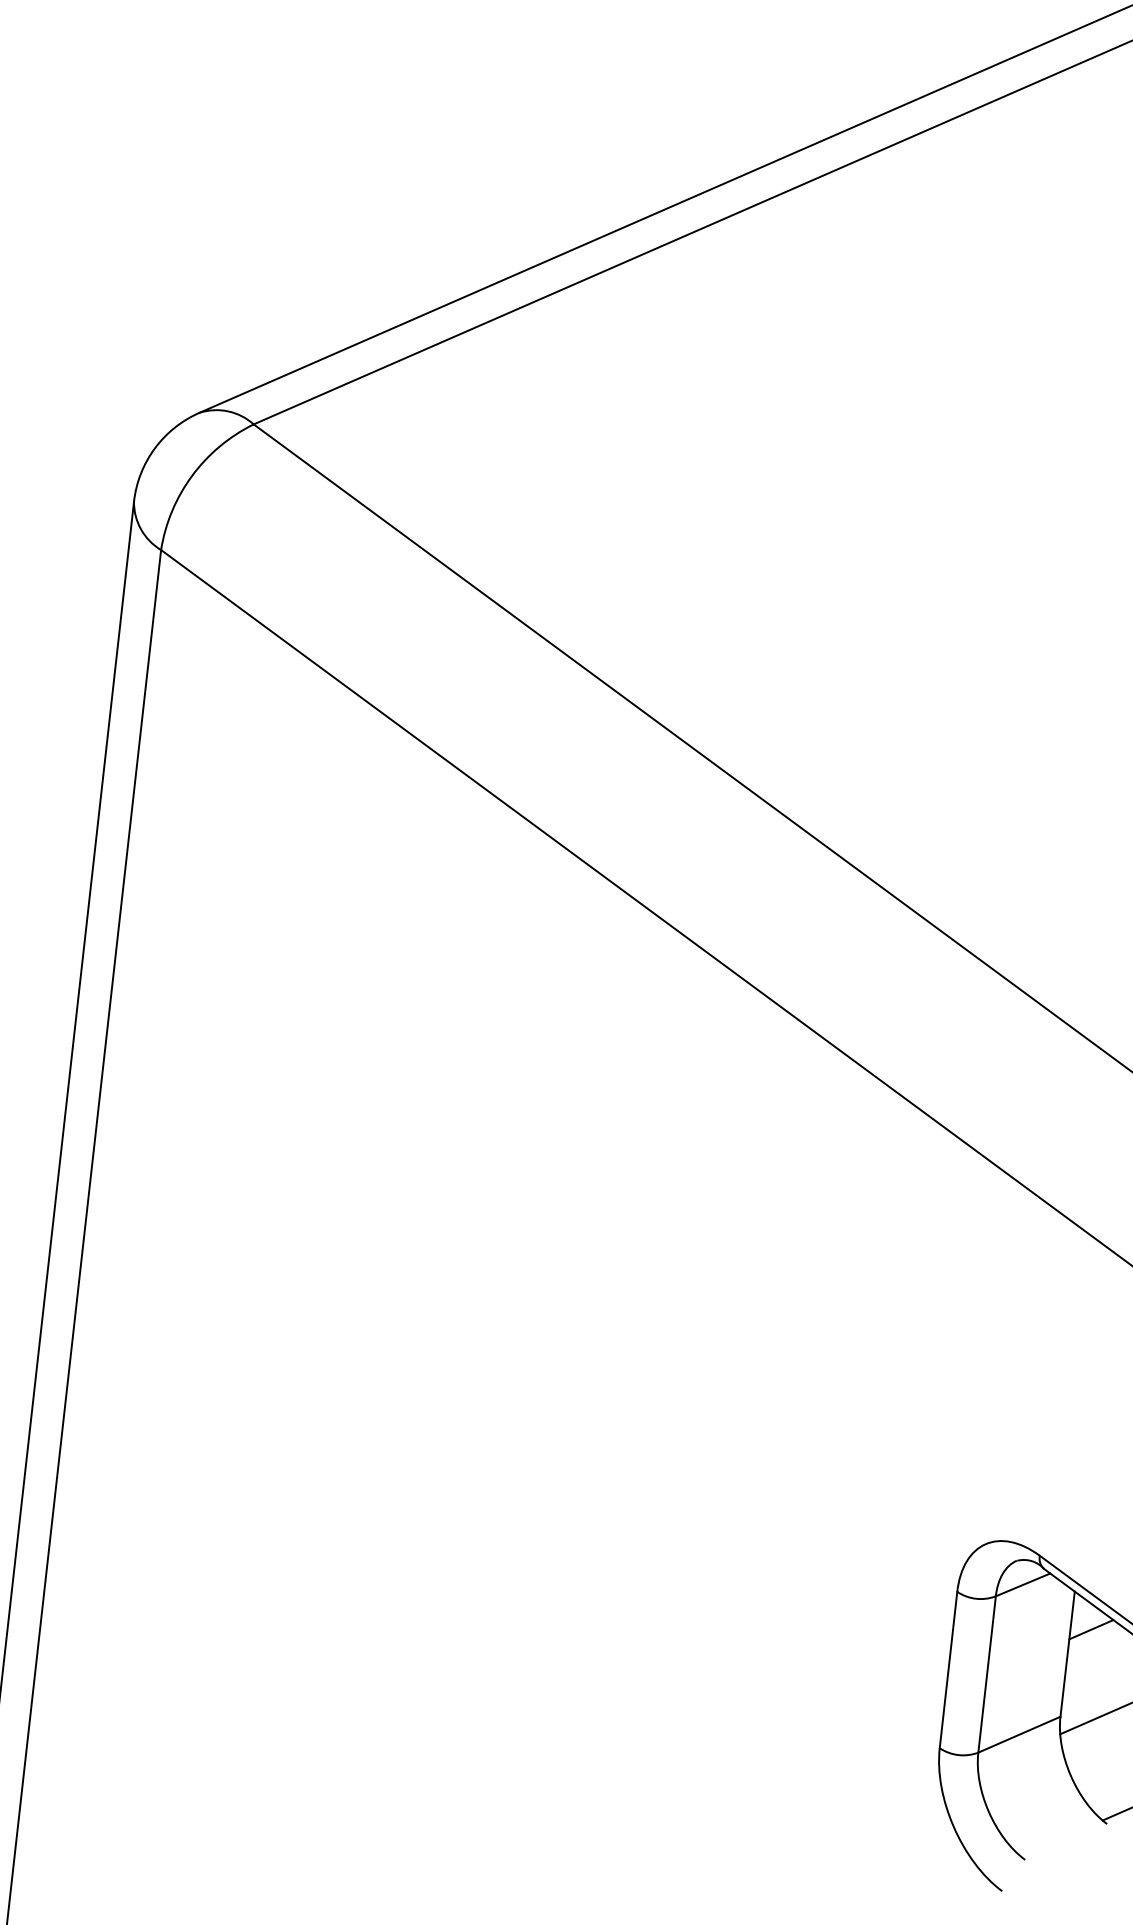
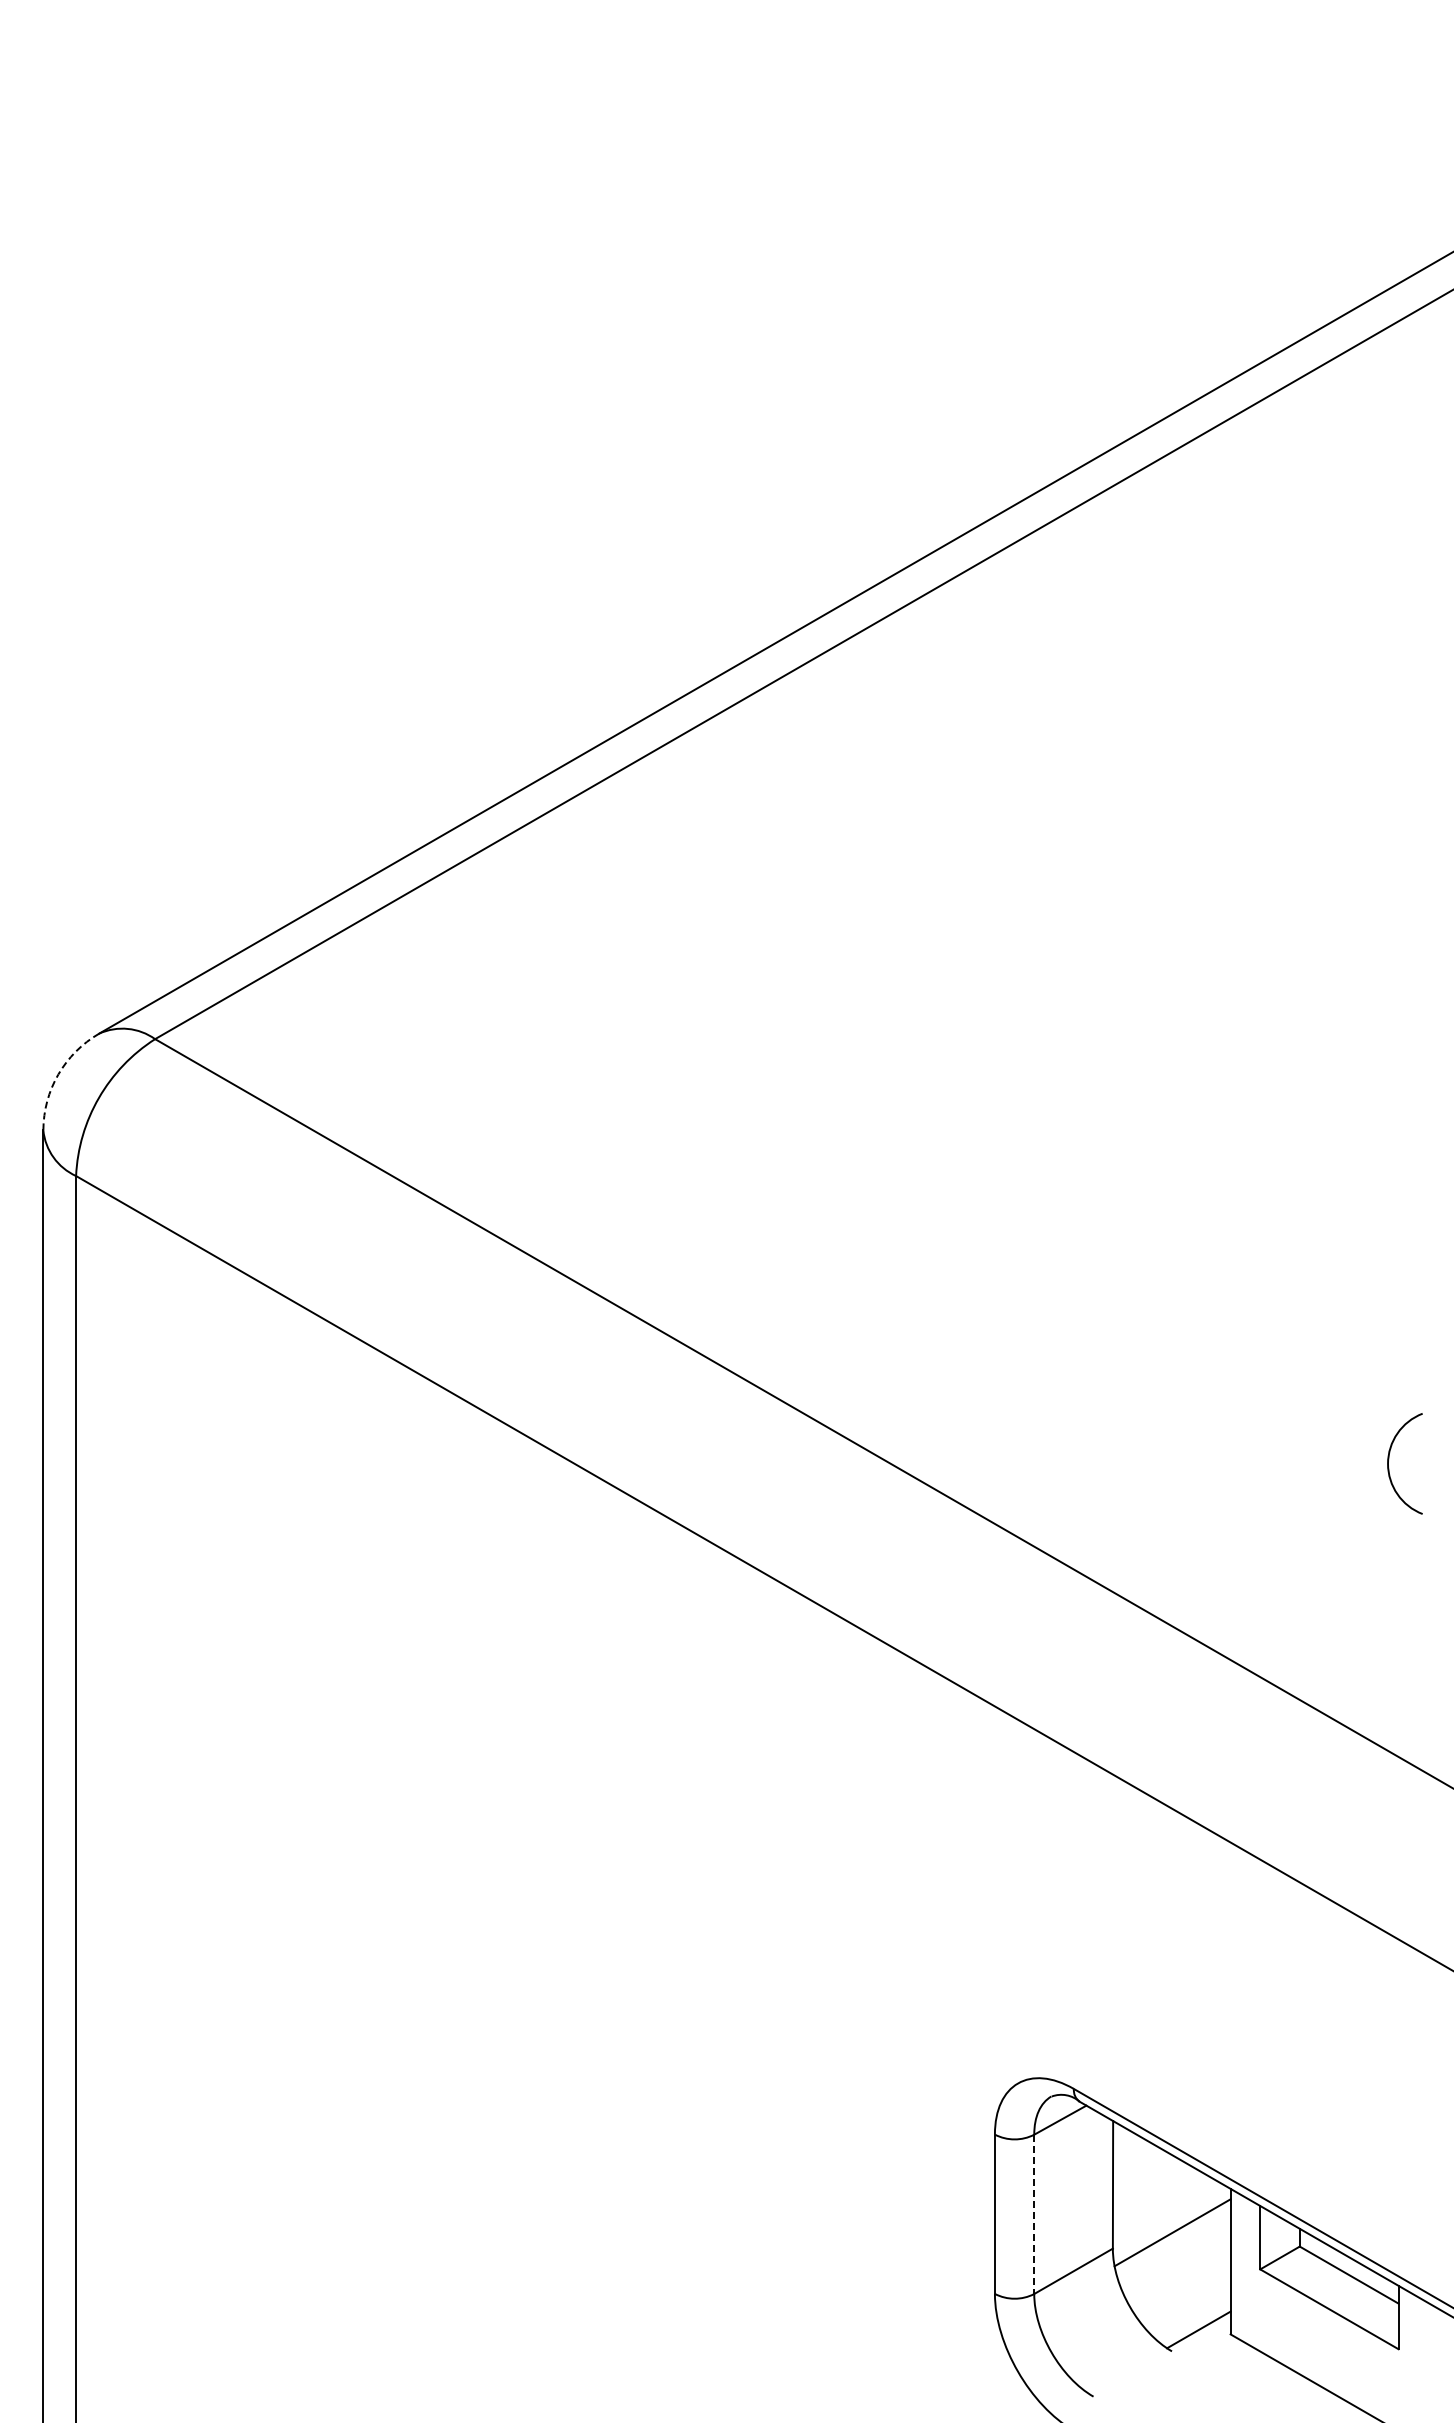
arc: (155, 448) -> (58, 1074), solid -> dashed
line: (1091, 1629) -> (1134, 2157), removed
line: (987, 1674) -> (1034, 2214), solid -> dashed

